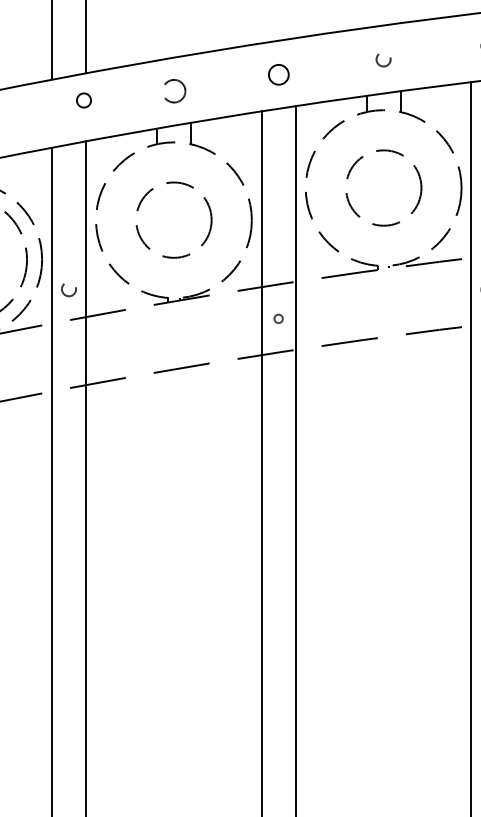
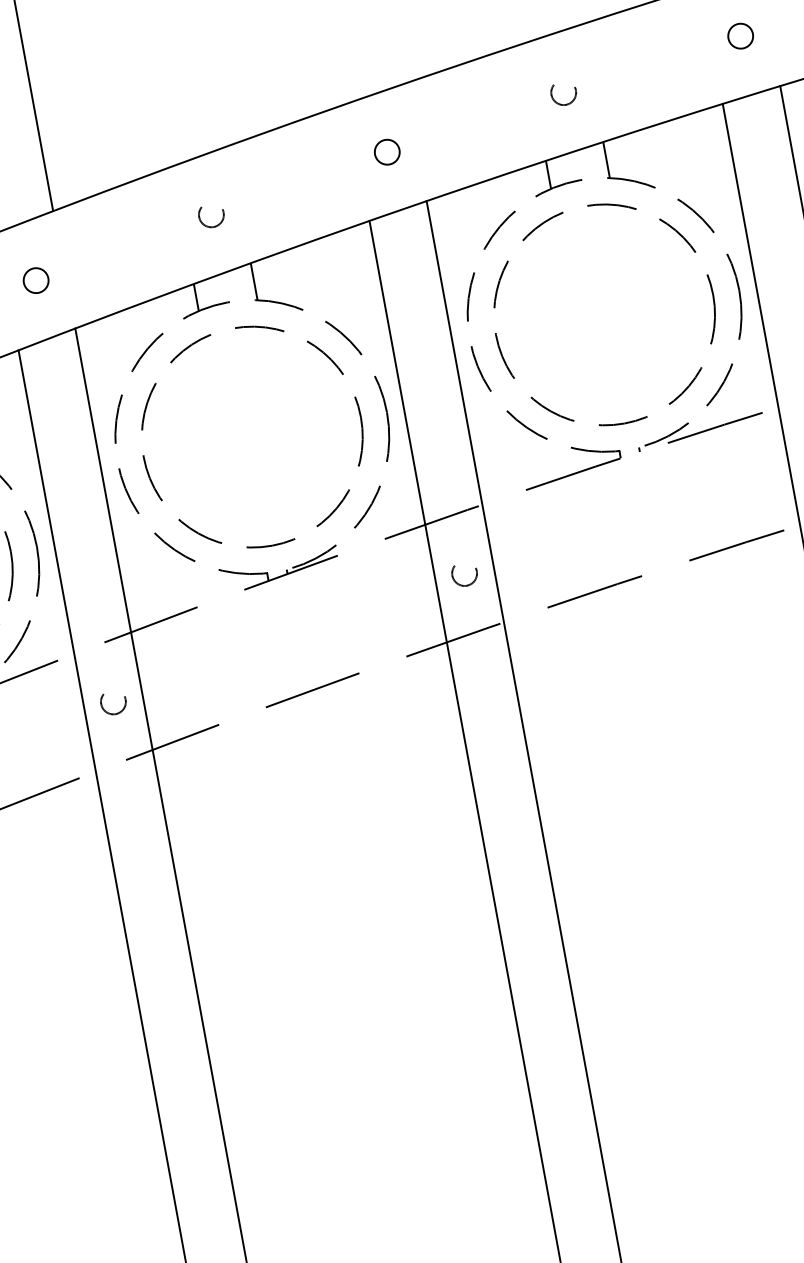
circle: (278, 74) -> (386, 151), size x0.71
circle: (173, 92) -> (211, 216), size x0.62
circle: (83, 100) -> (35, 280), moved
circle: (383, 187) -> (604, 313), size x1.67
circle: (173, 219) -> (251, 435), size x1.67
circle: (68, 290) -> (112, 704), moved
circle: (278, 319) -> (464, 575), size x1.67

